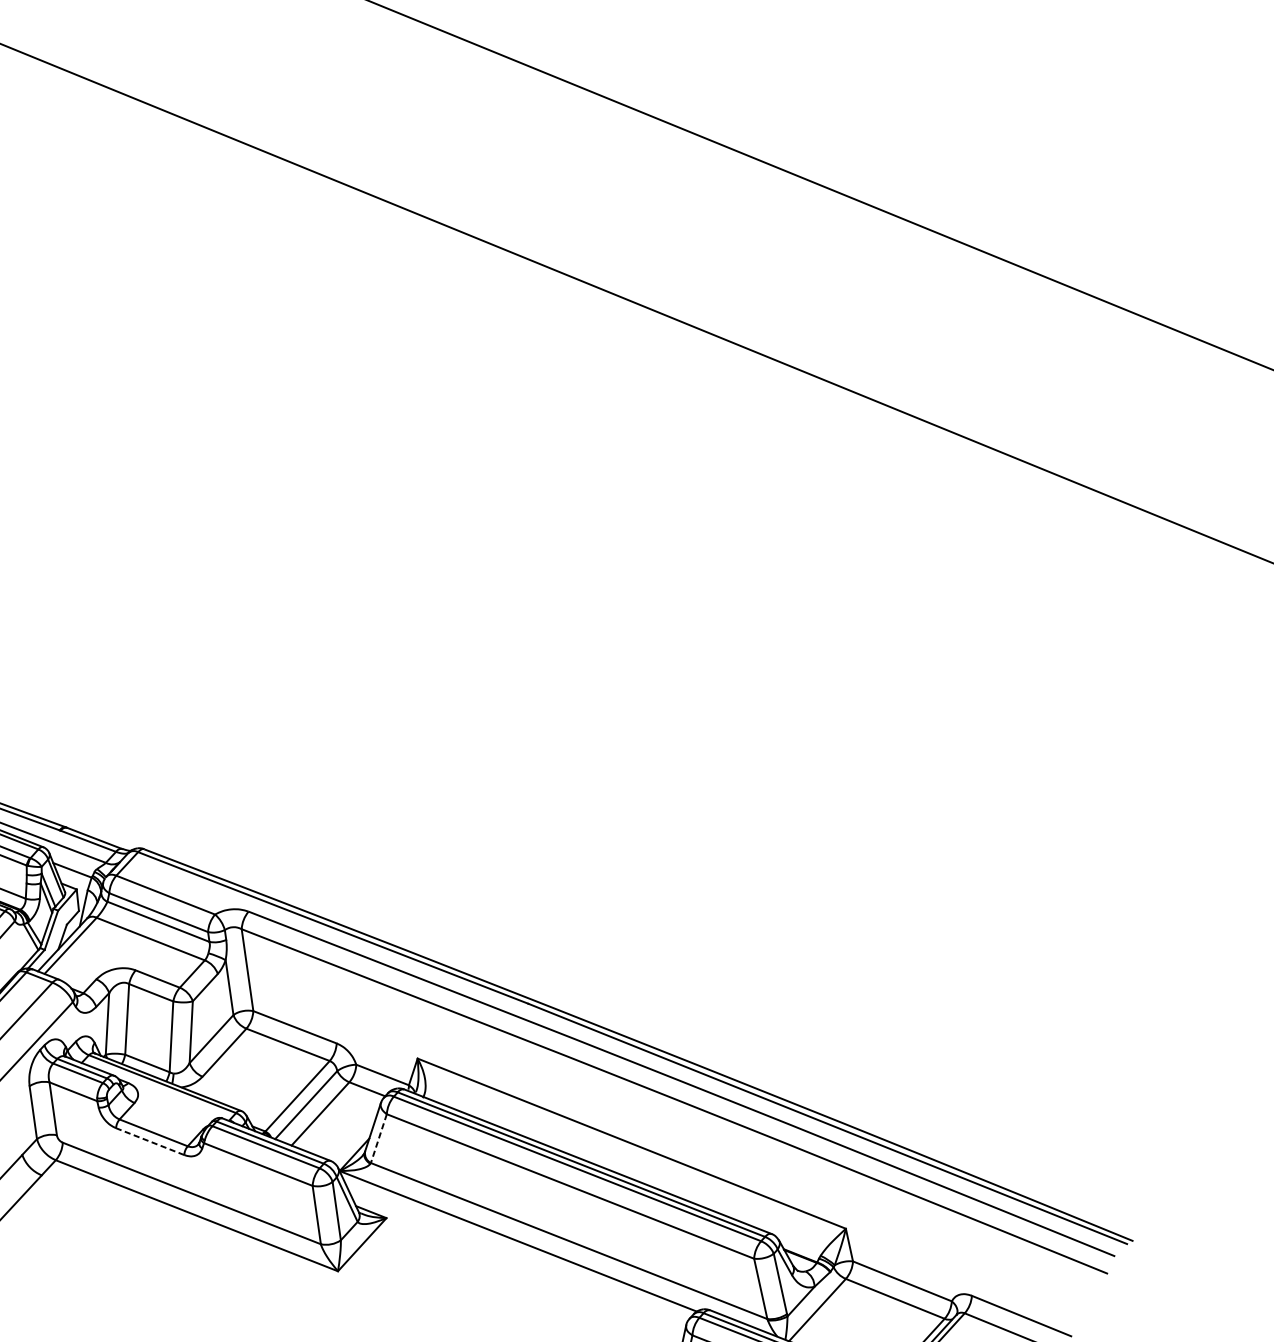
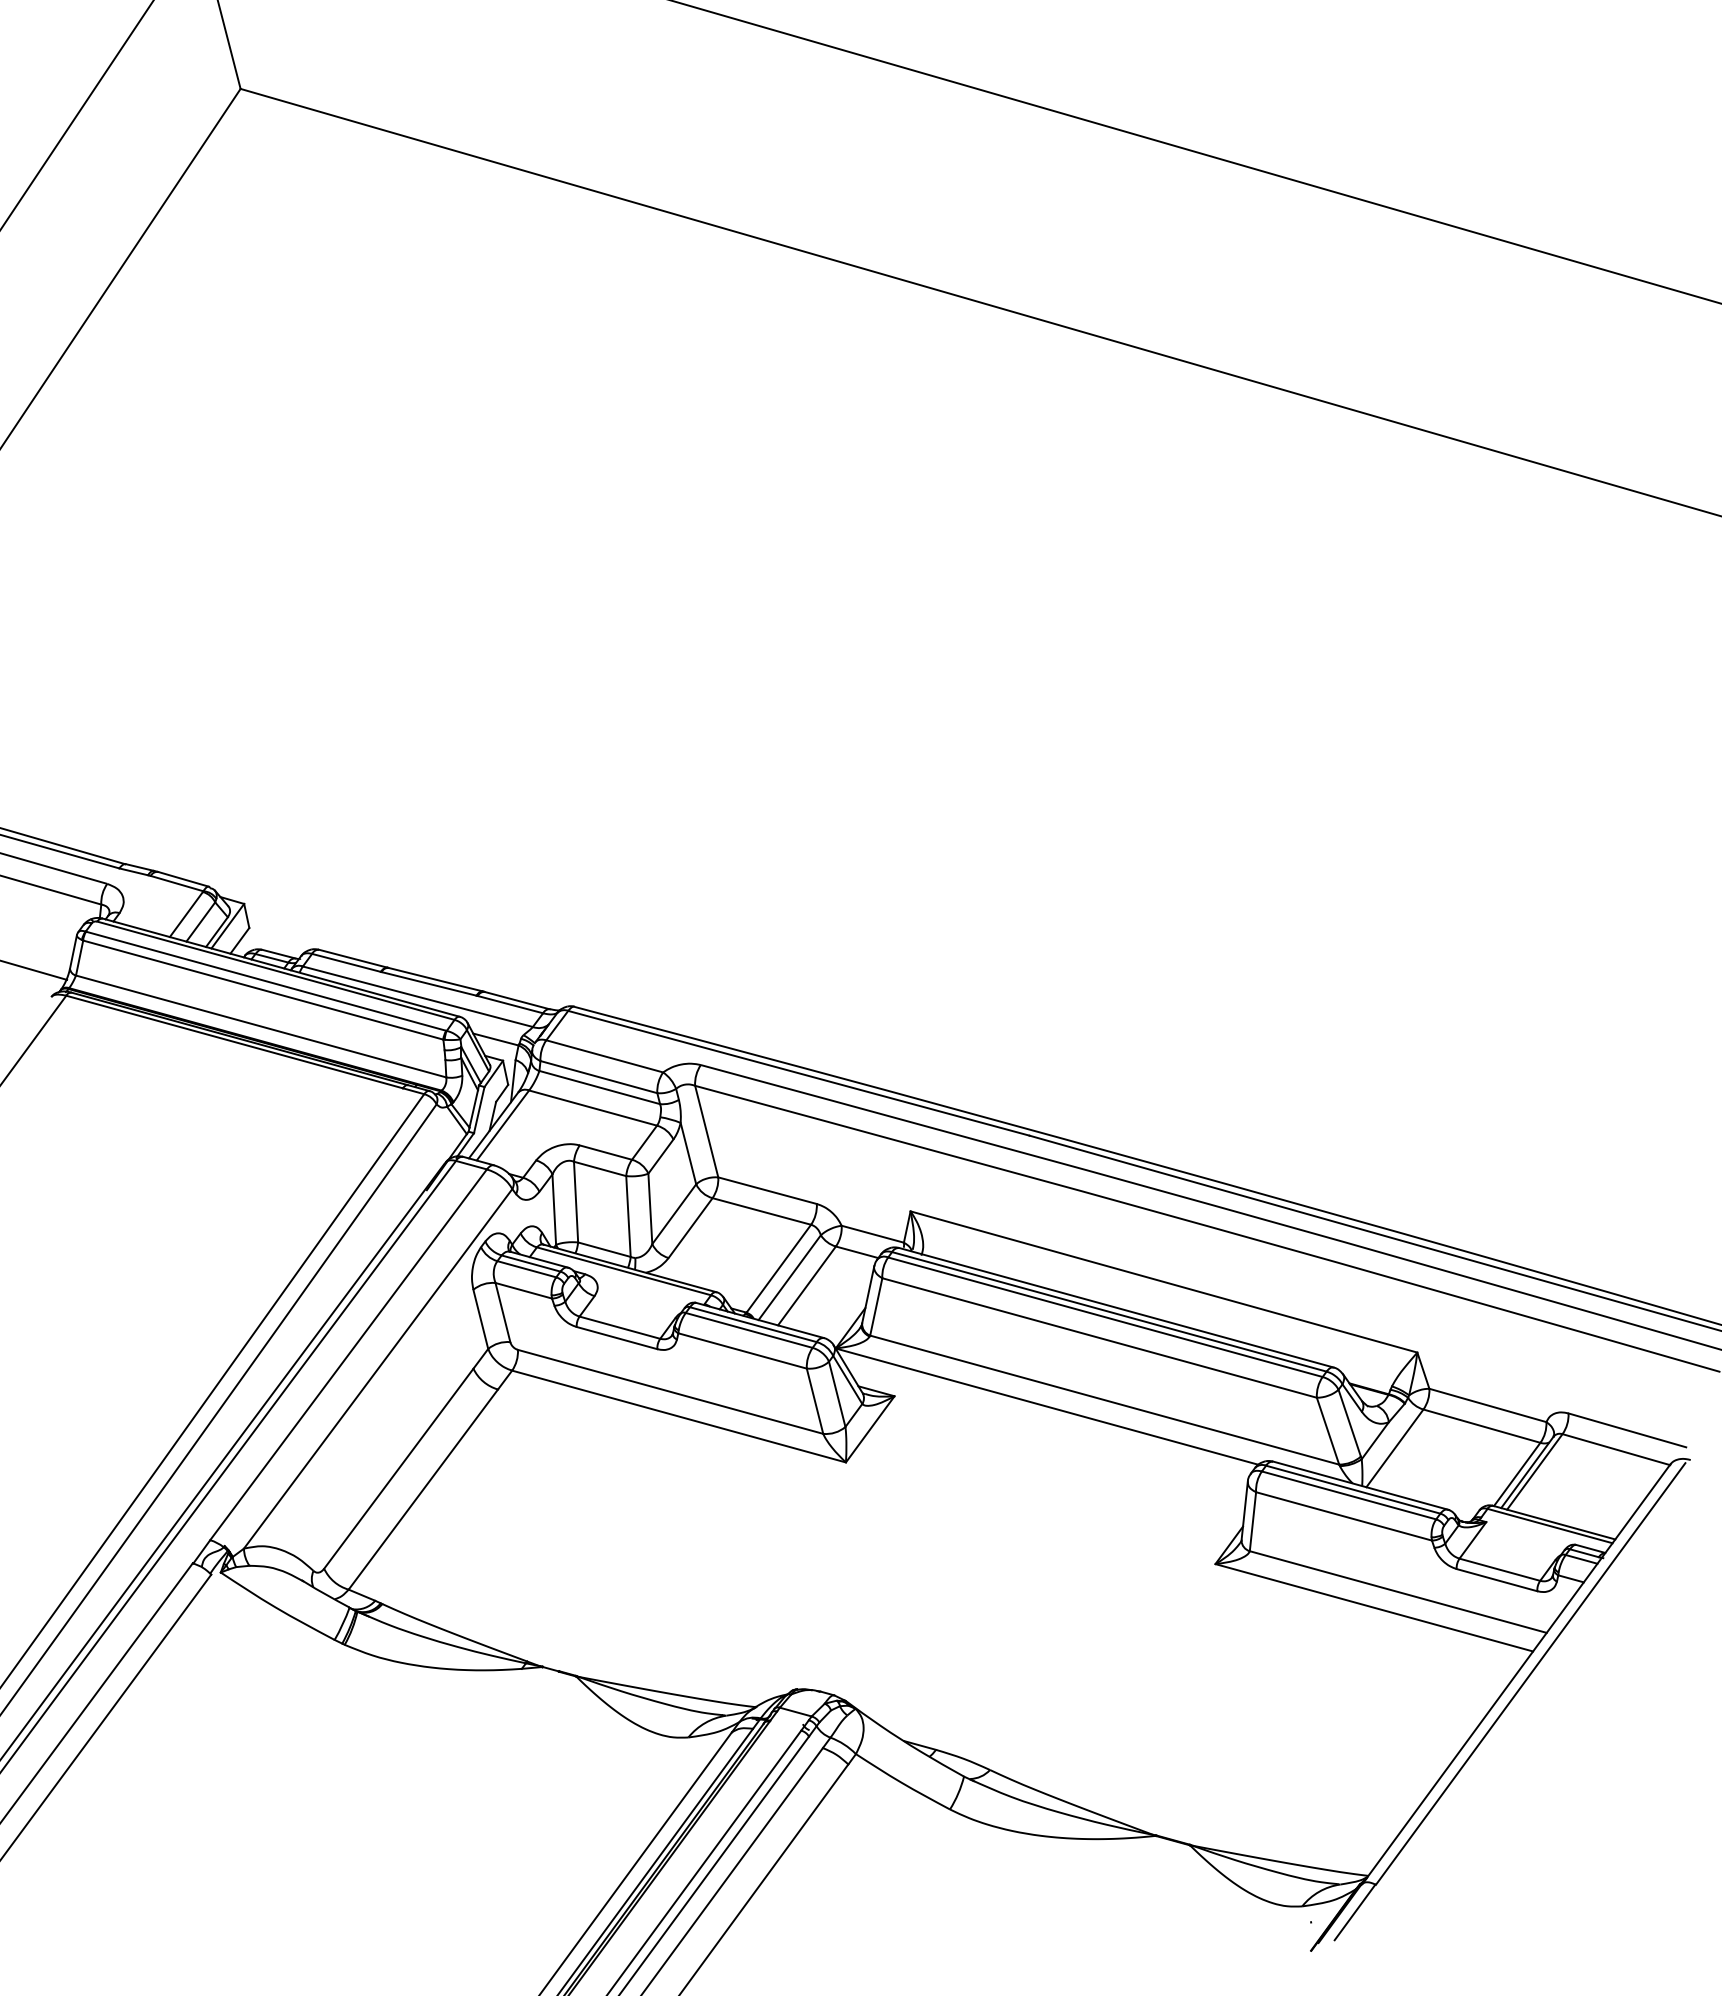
line: (379, 1139) -> (876, 1307), dashed -> solid
line: (150, 1142) -> (617, 1338), dashed -> solid

